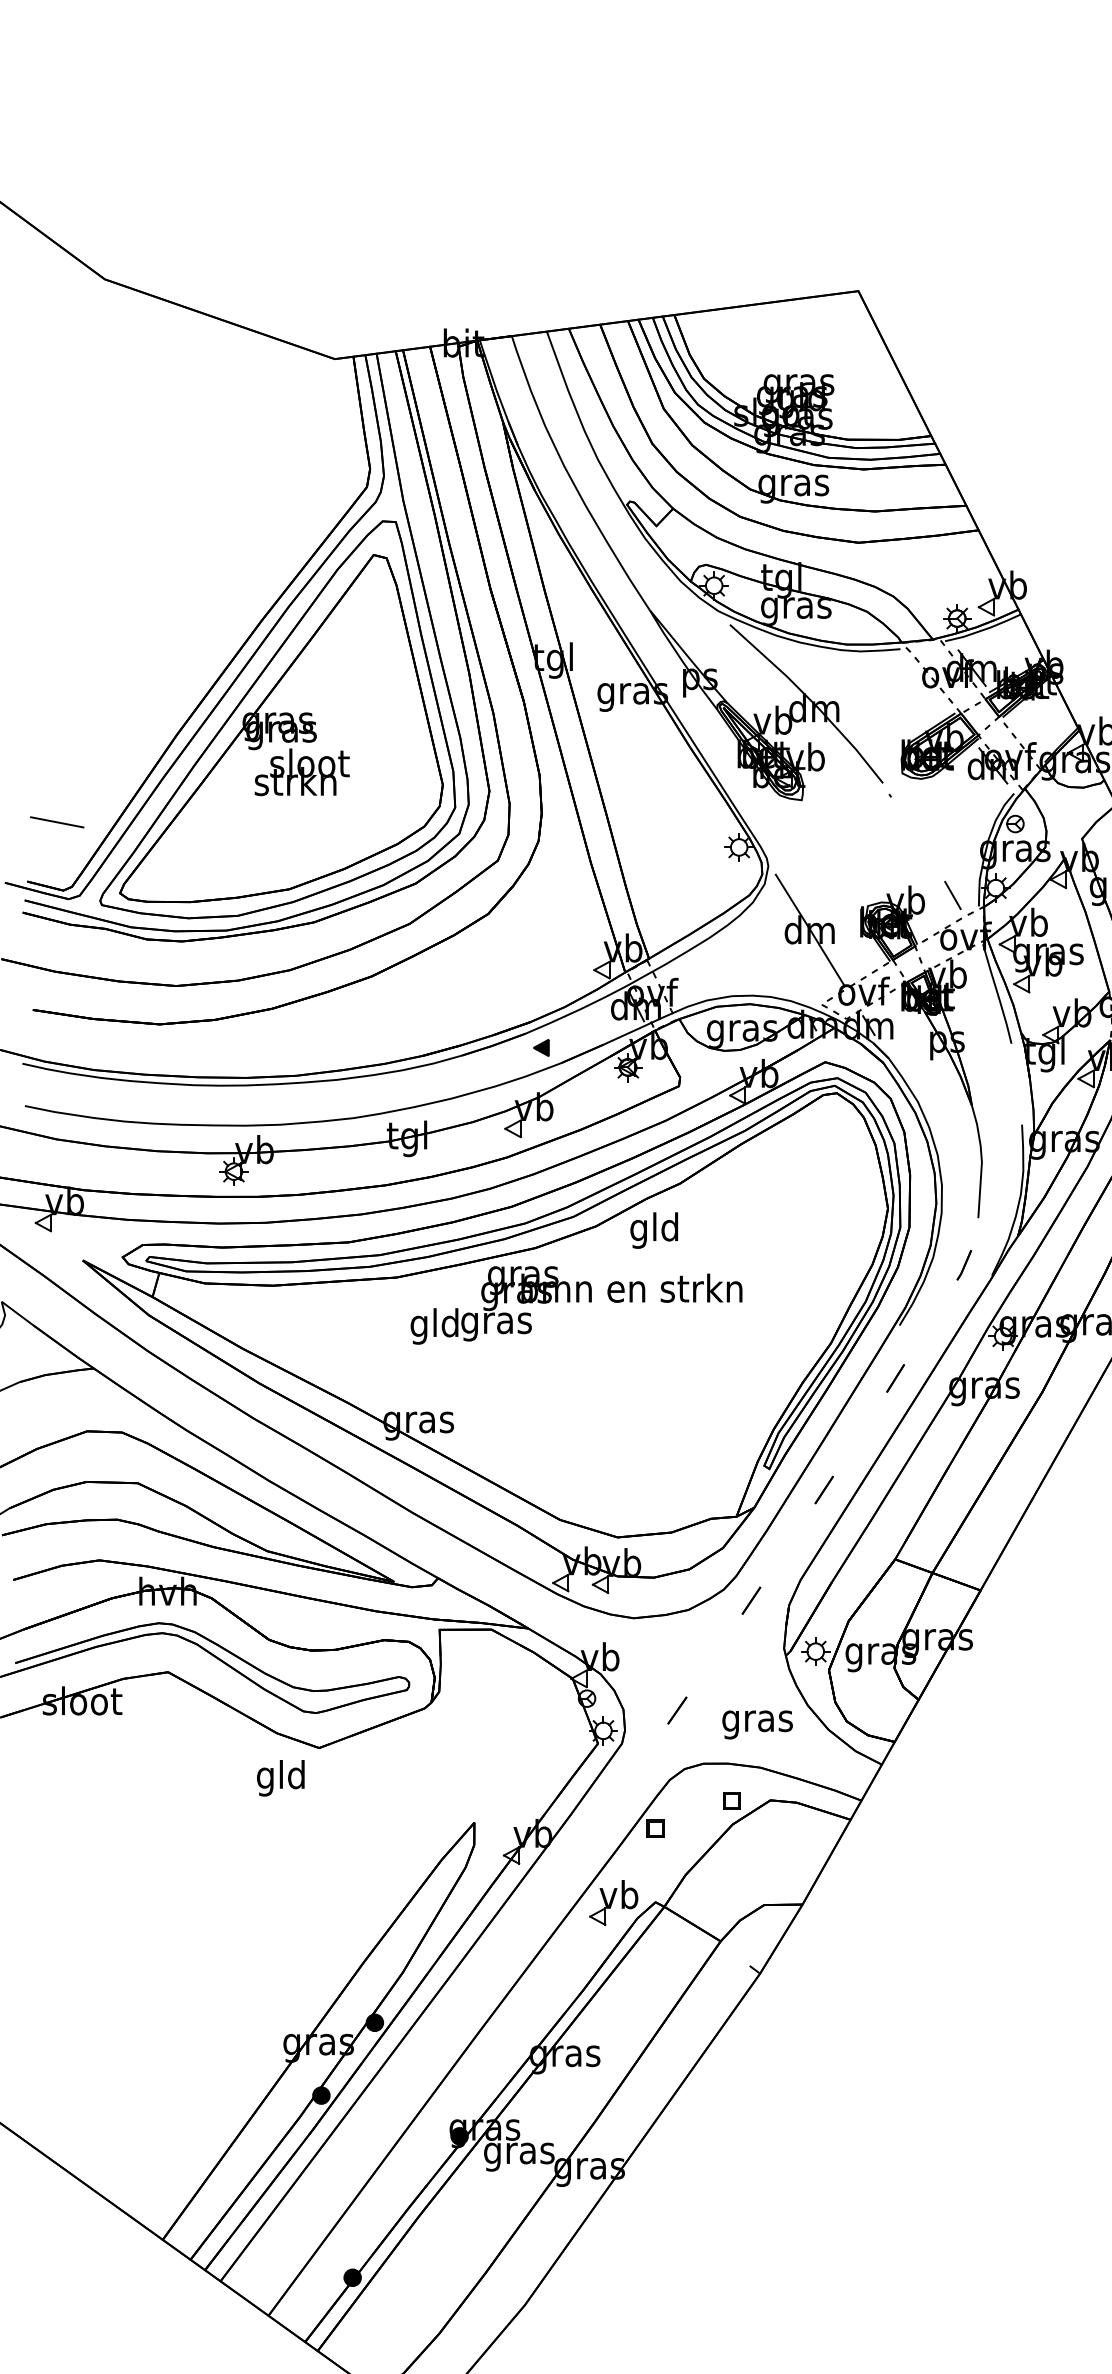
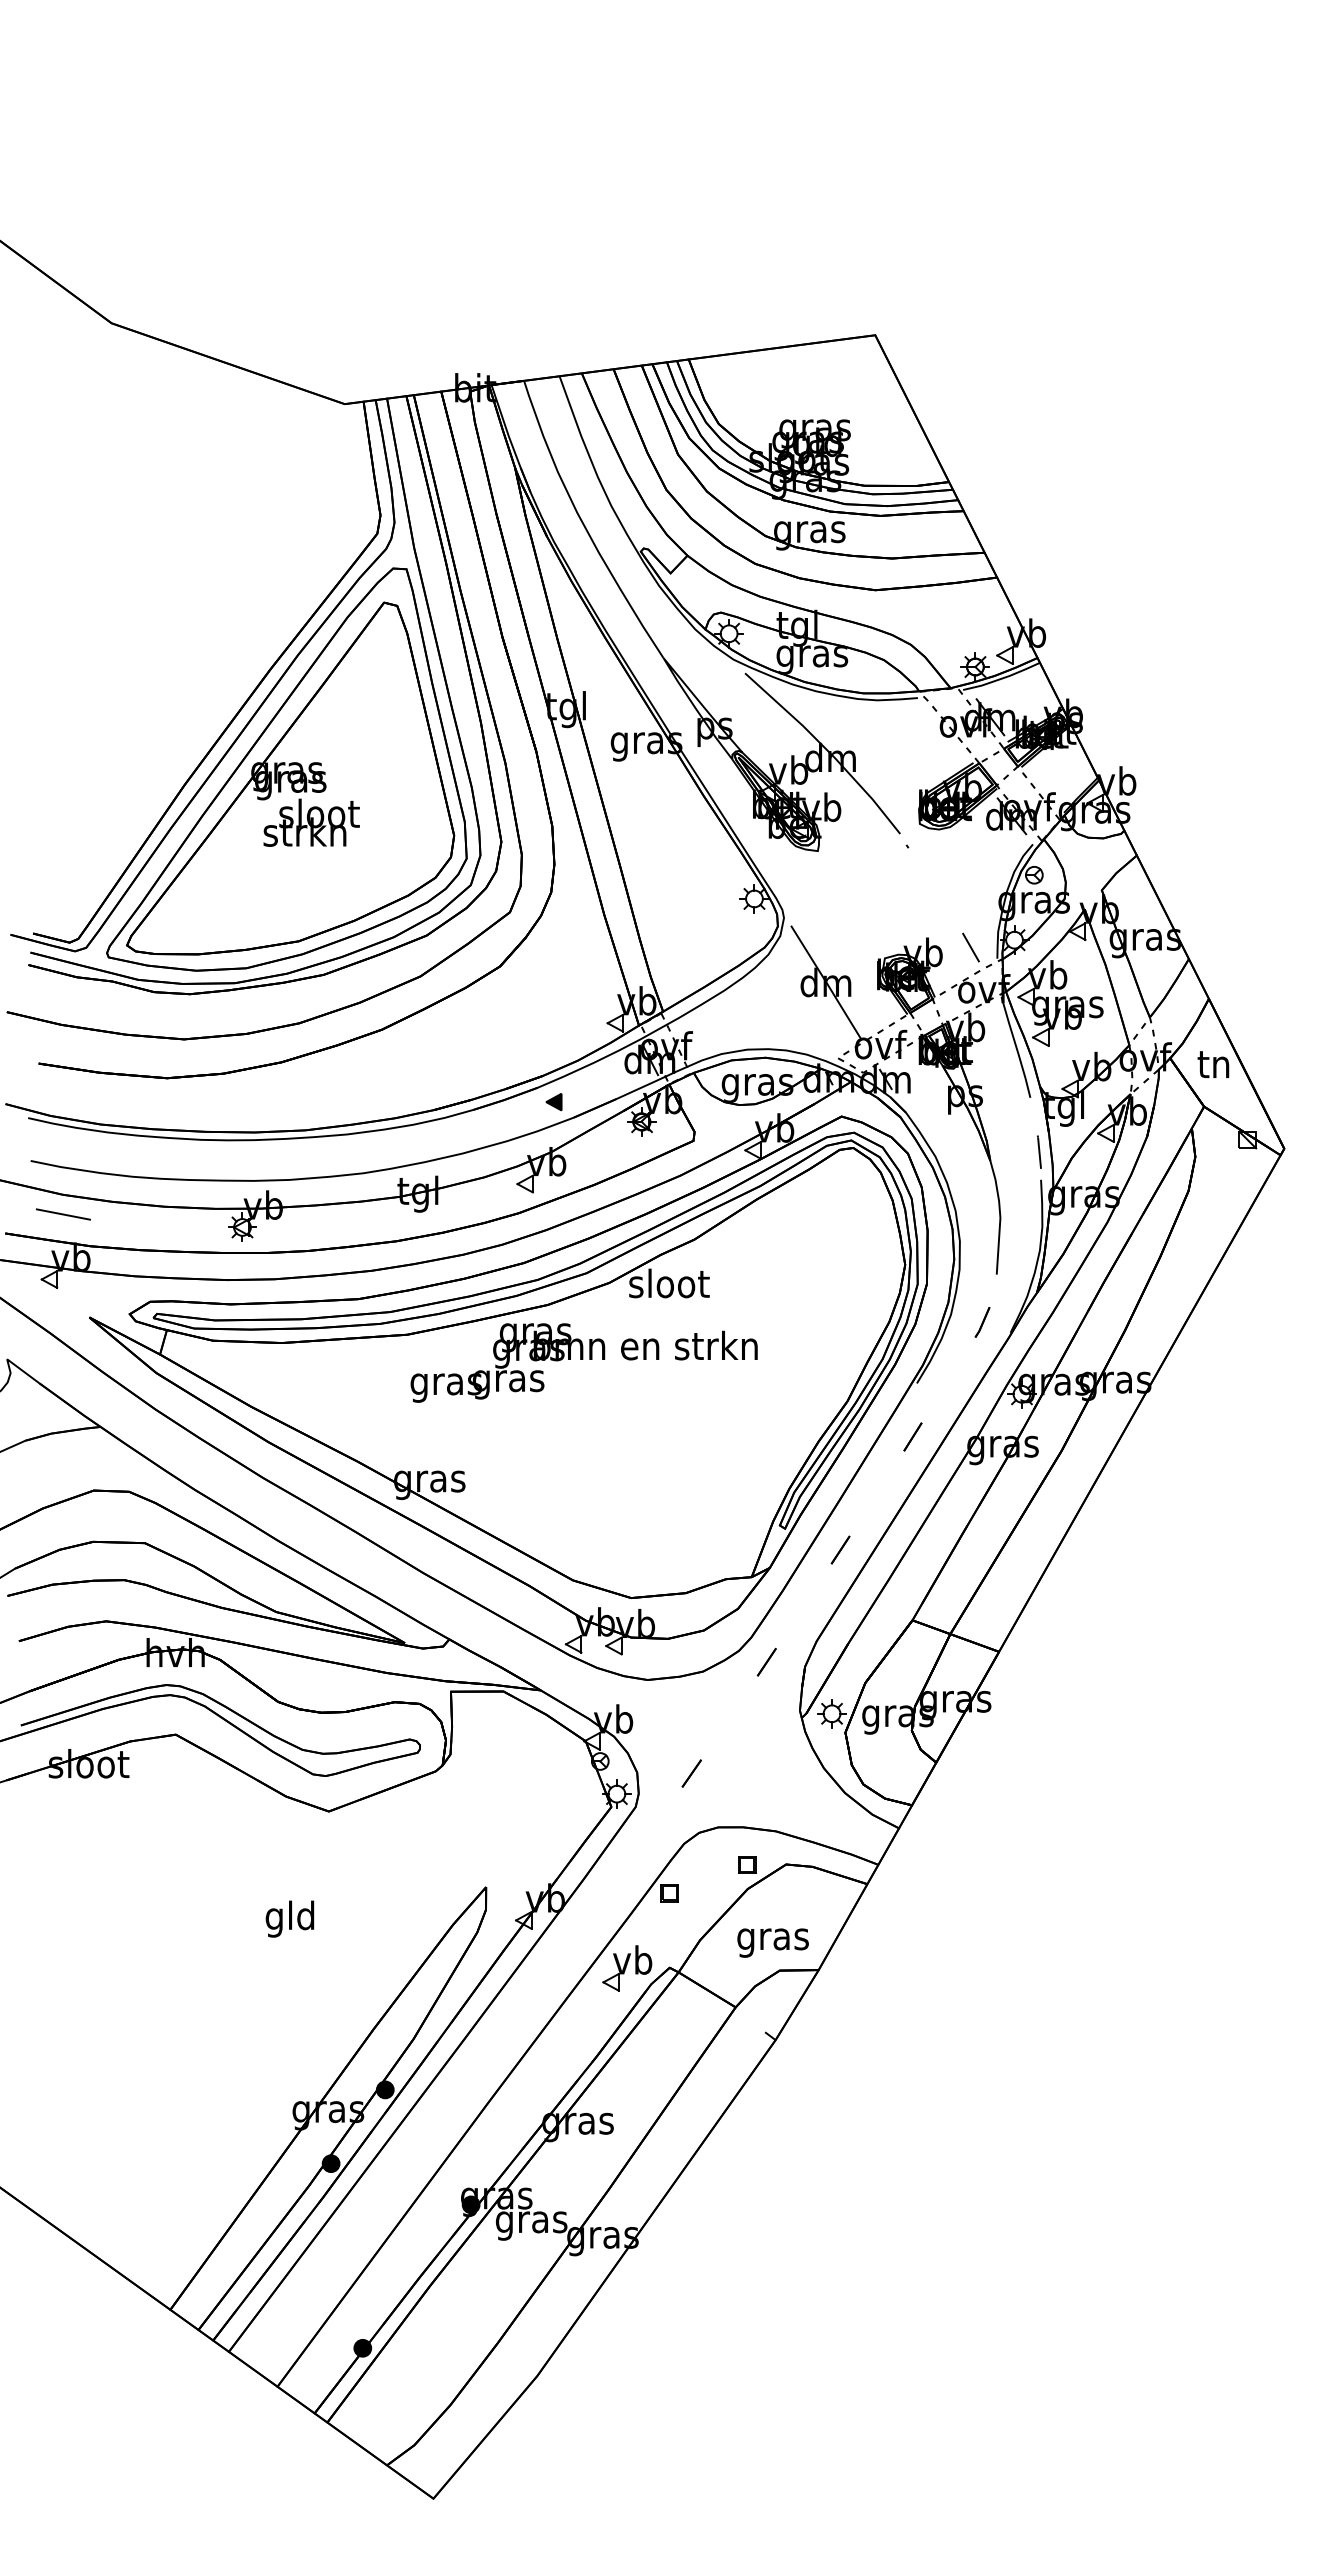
line: (57, 822) -> (63, 1214), moved
line: (1020, 1096) -> (1039, 1151), added
text: (655, 1229) -> (669, 1286), gld -> sloot
text: (435, 1325) -> (446, 1383), gld -> gras
text: (757, 1724) -> (772, 1942), moved
text: (280, 1777) -> (289, 1918), moved

